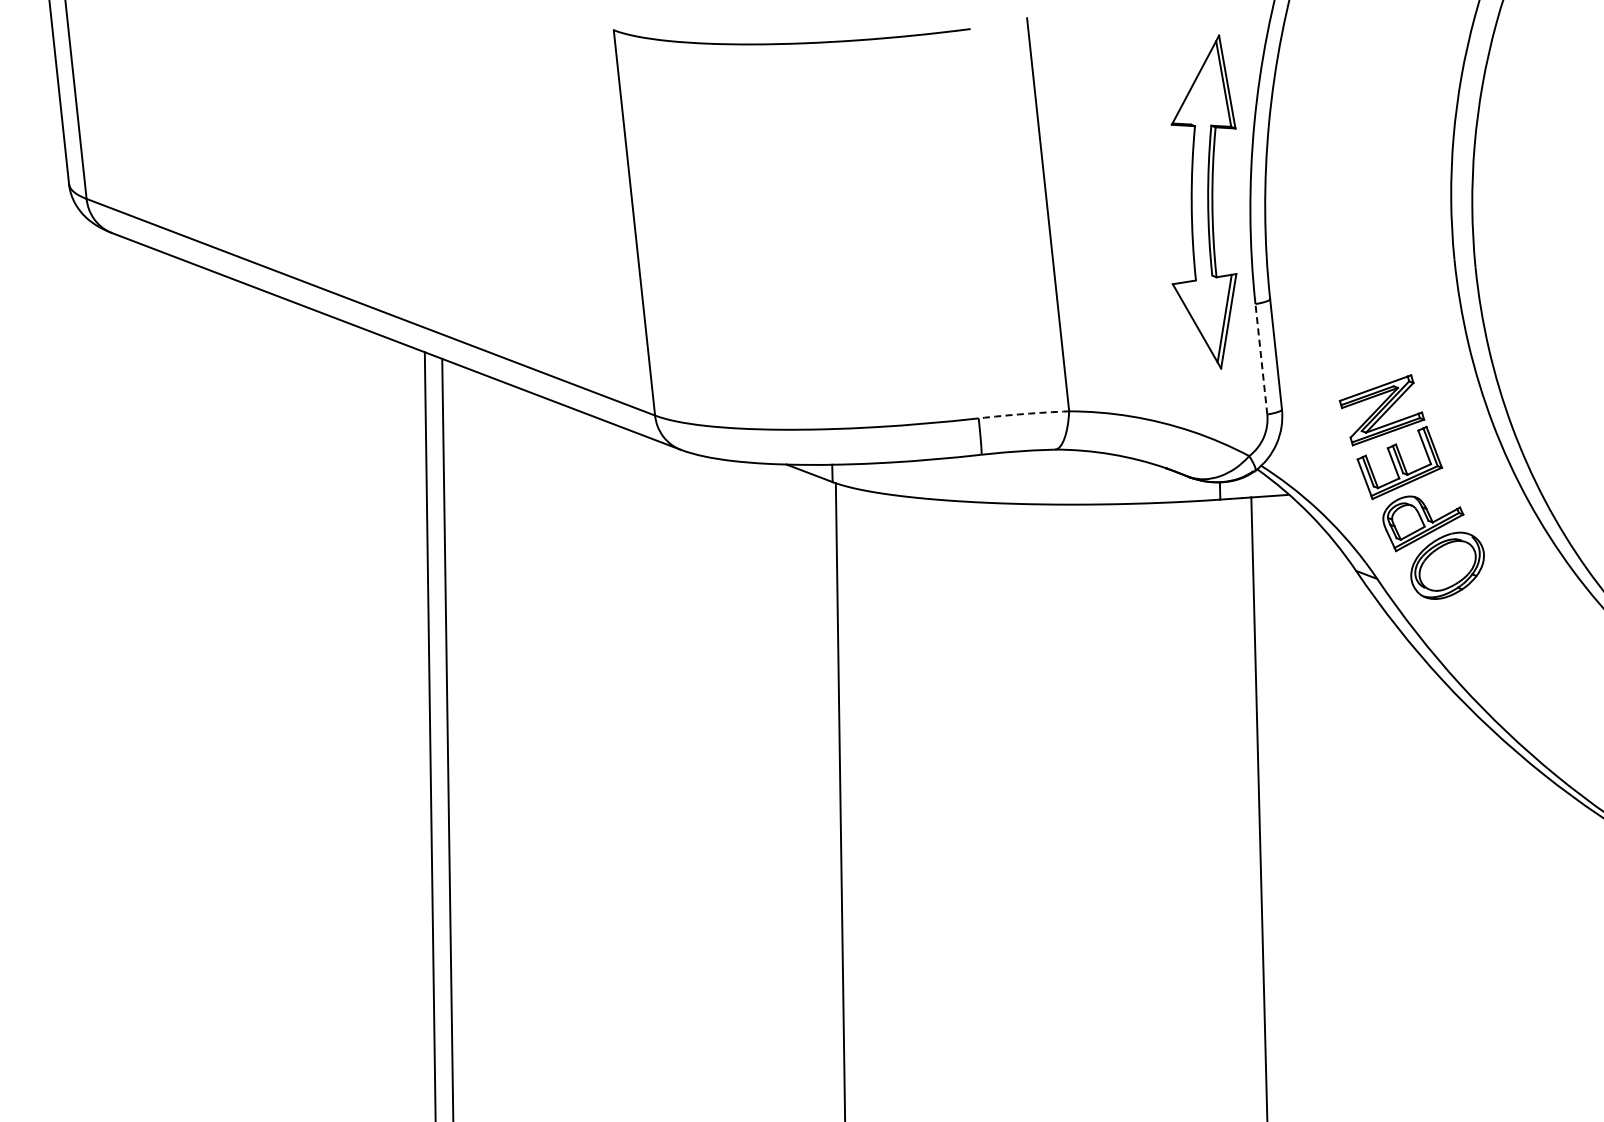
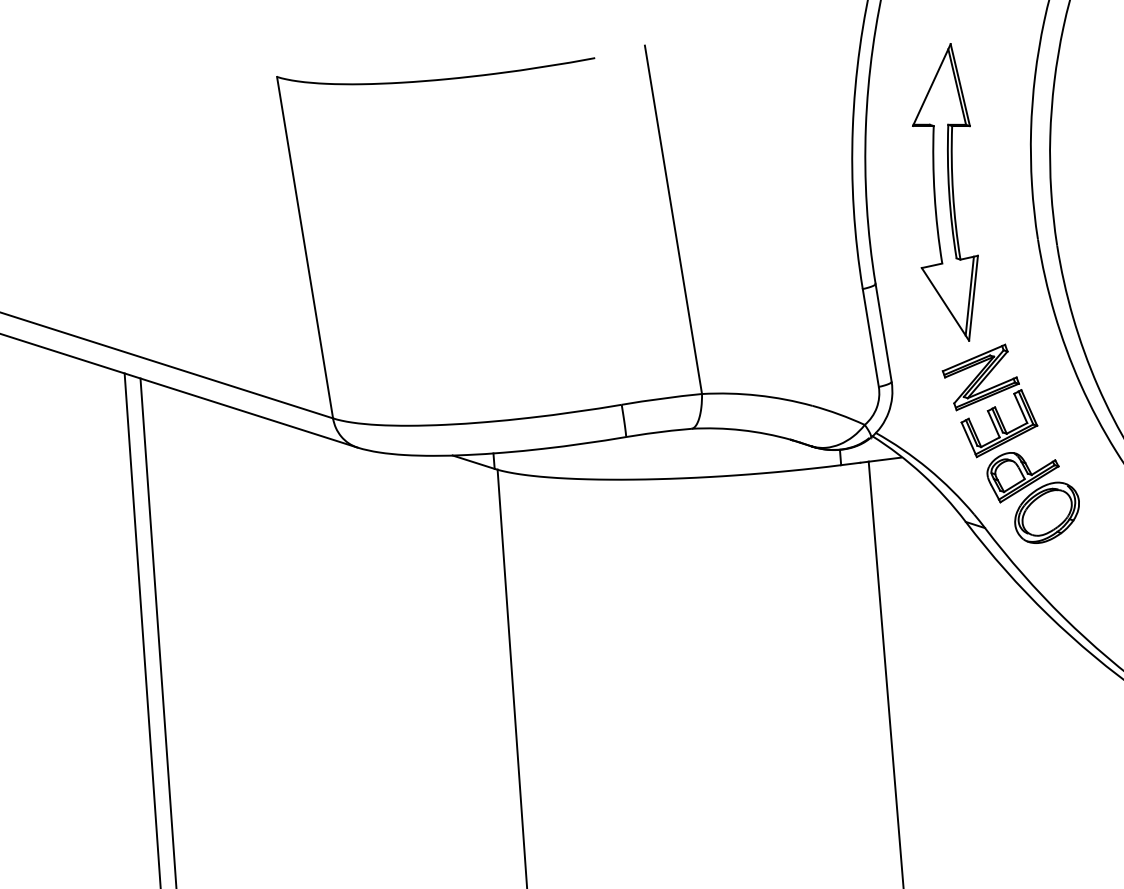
part: (1203, 201) -> (945, 192), moved
line: (1261, 359) -> (870, 338), dashed -> solid
arc: (1023, 414) -> (661, 399), dashed -> solid

